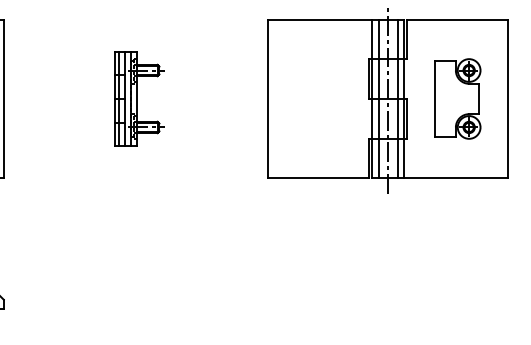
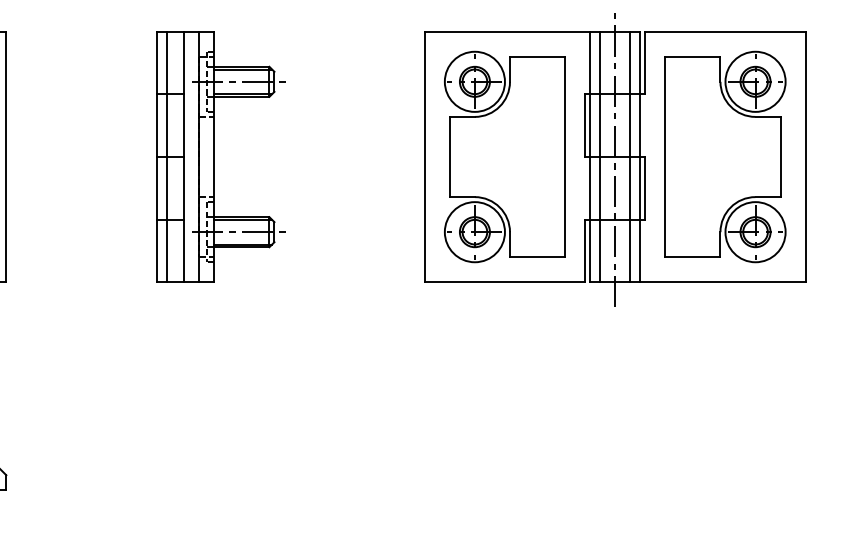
part: (138, 98) -> (219, 156), size x1.67
part: (317, 98) -> (503, 156), added
part: (457, 98) -> (725, 156), size x1.67

